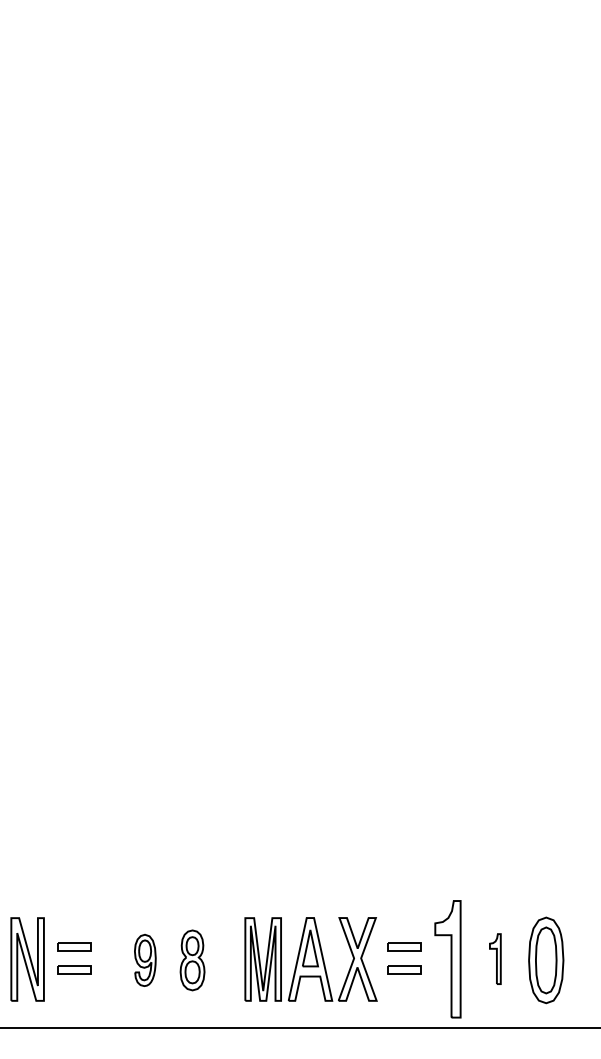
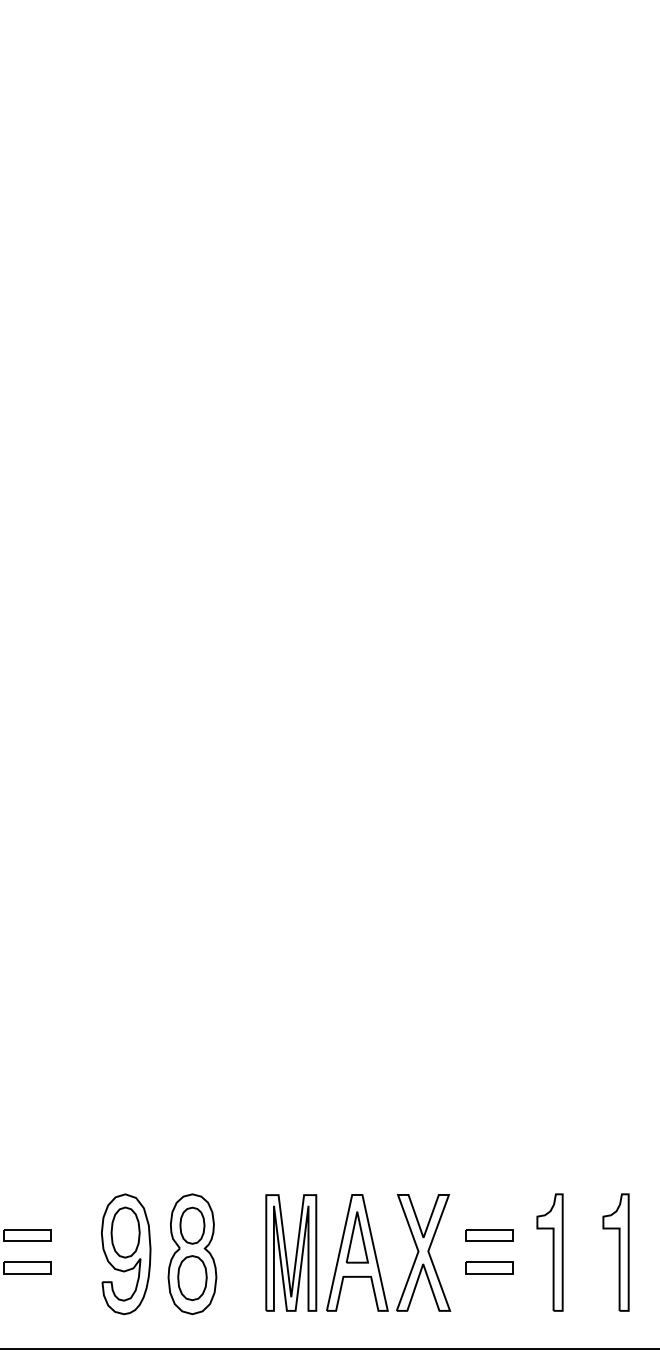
part: (448, 958) -> (550, 1251), size x0.71
part: (495, 958) -> (616, 1251), size x1.67
part: (145, 960) -> (126, 1254), size x1.67
part: (192, 960) -> (192, 1254), size x1.43

